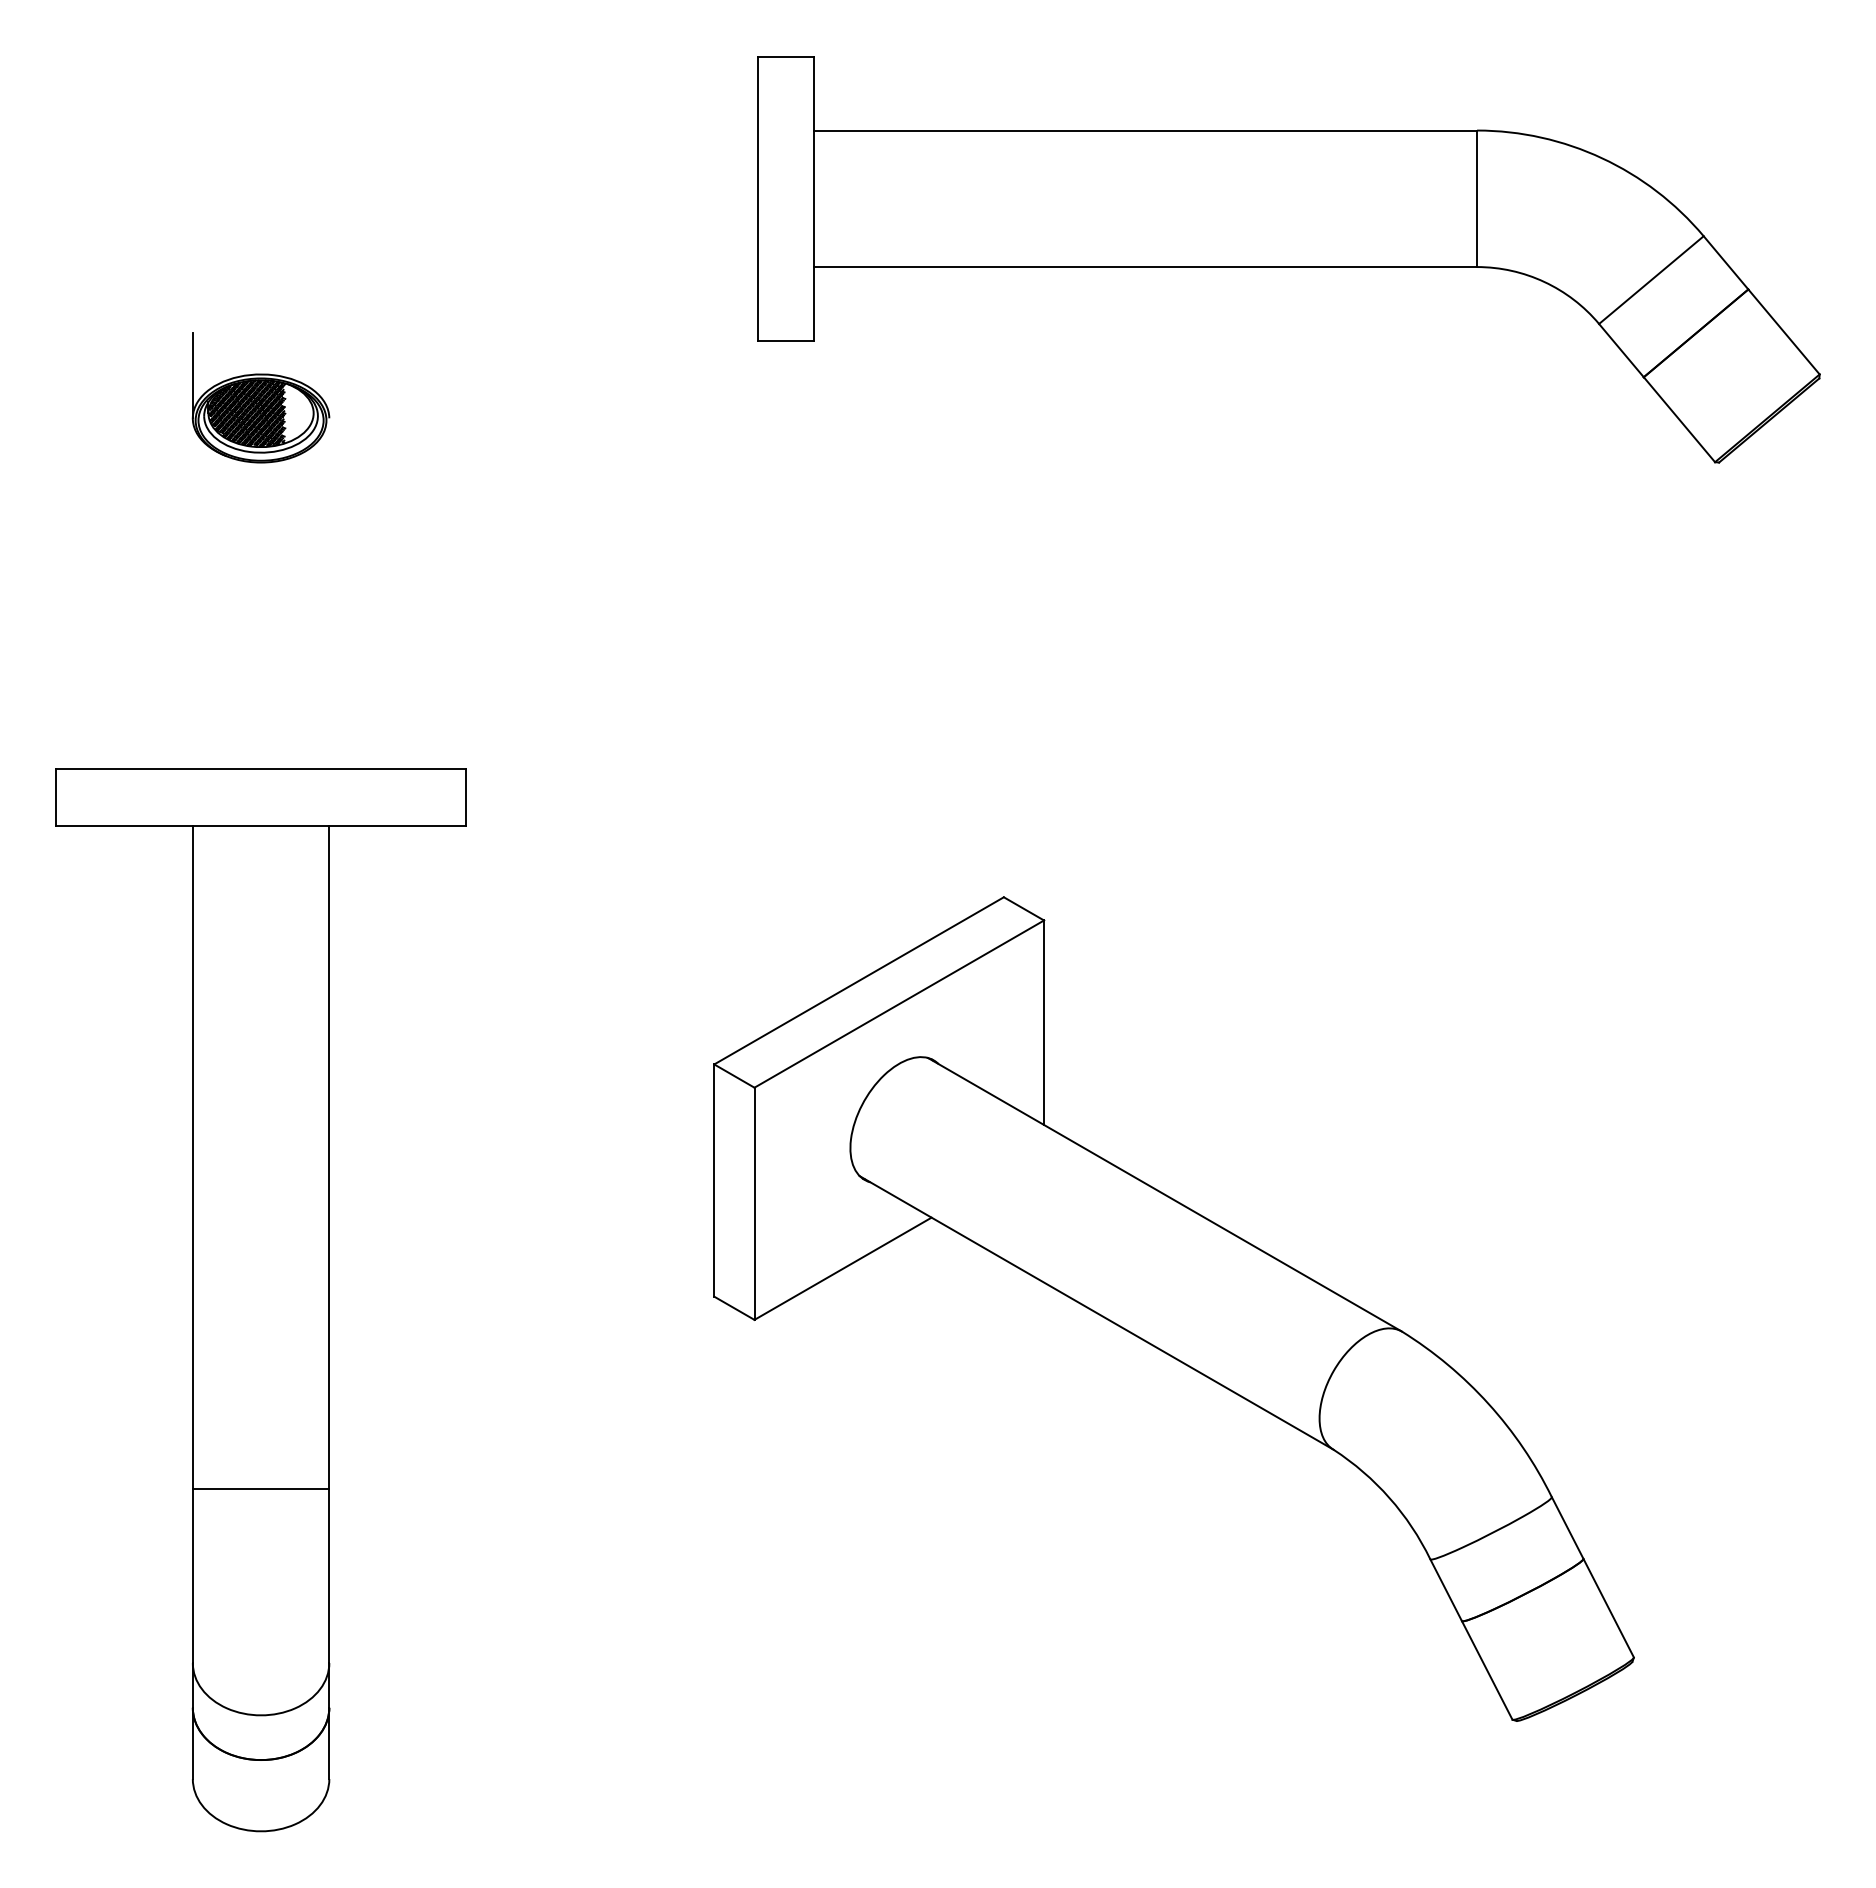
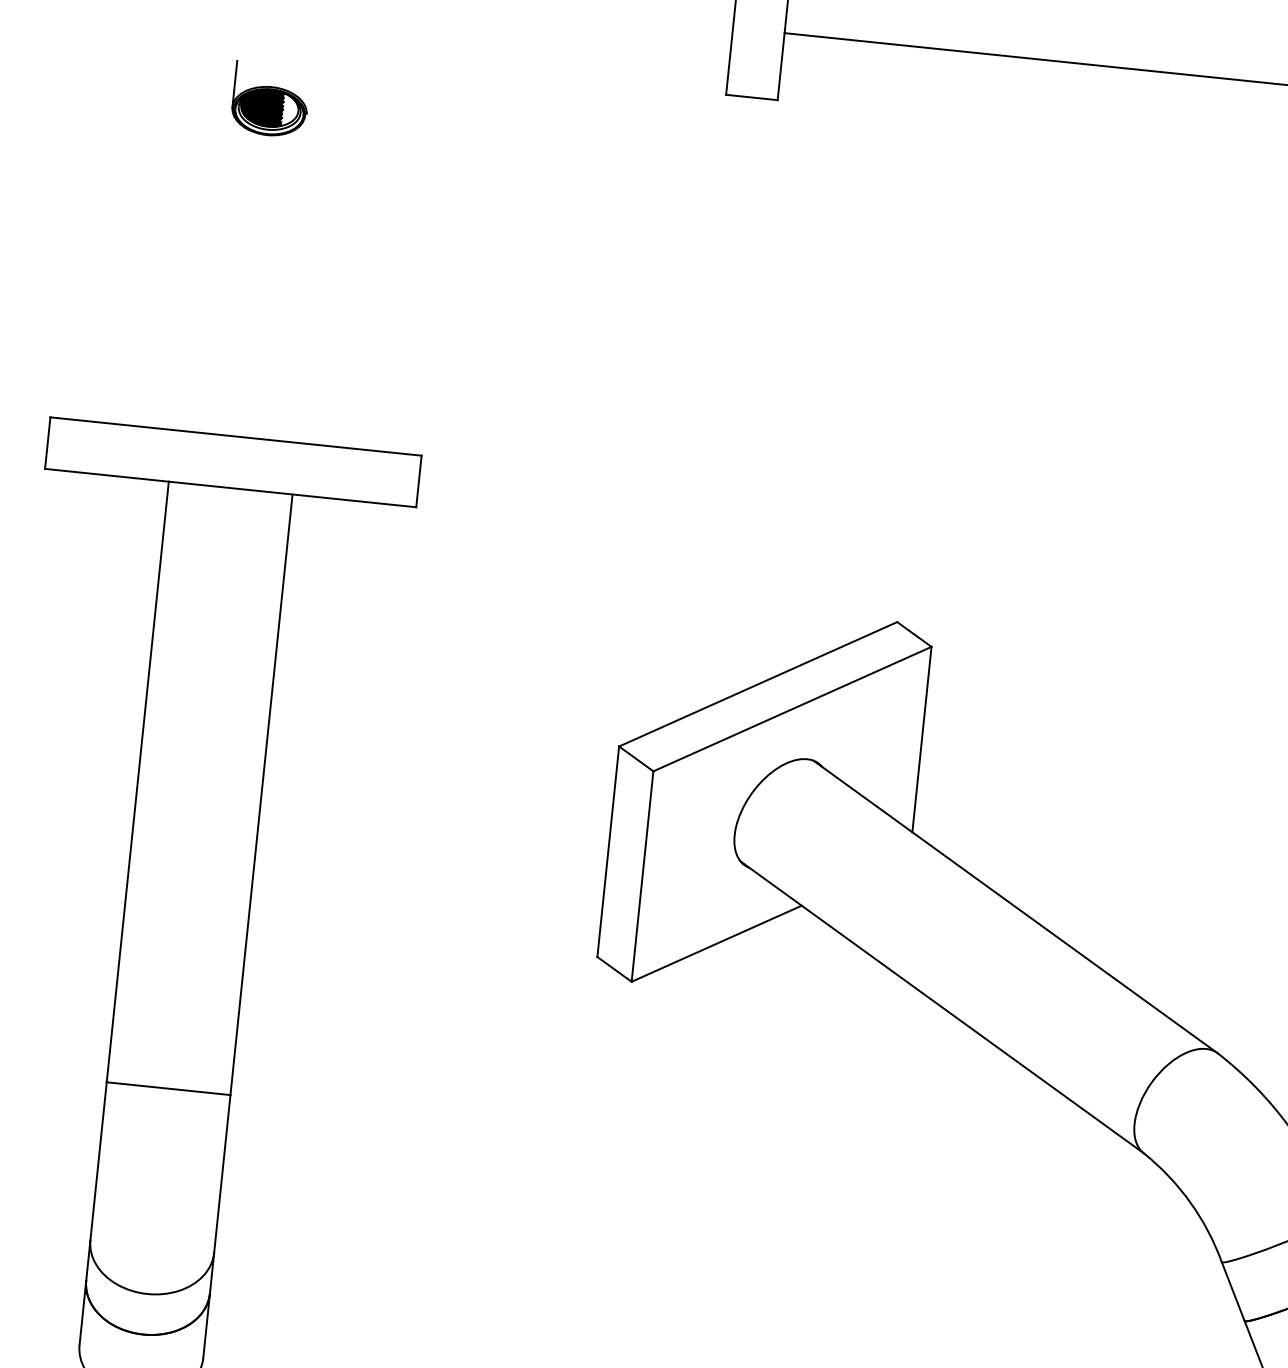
part: (260, 397) -> (270, 99), size x0.6

